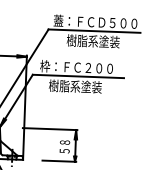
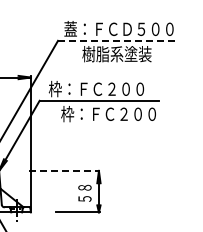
line: (94, 30) -> (118, 40), solid -> dashed
text: (85, 87) -> (108, 114), 樹脂系塗装 -> 枠：ＦＣ２００
line: (49, 128) -> (64, 170), solid -> dashed

